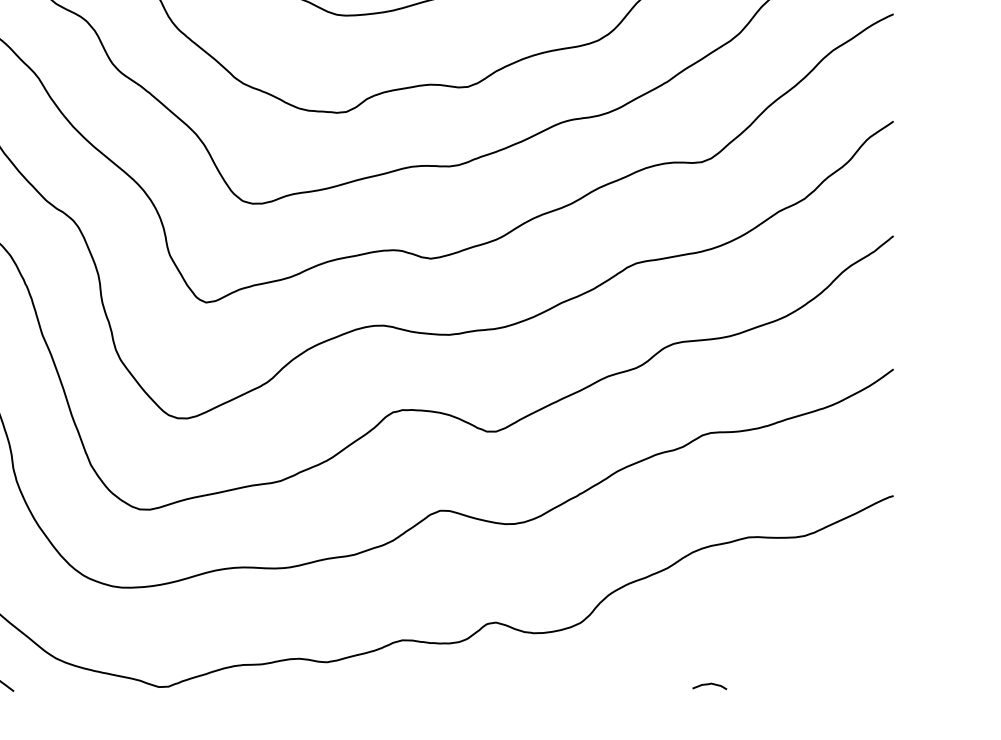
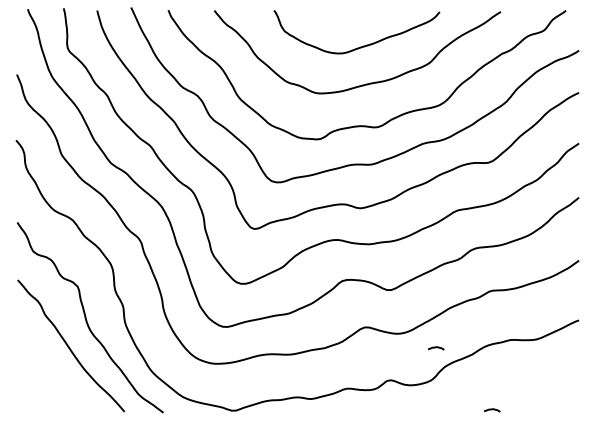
curve: (591, 555) -> (436, 348), added

